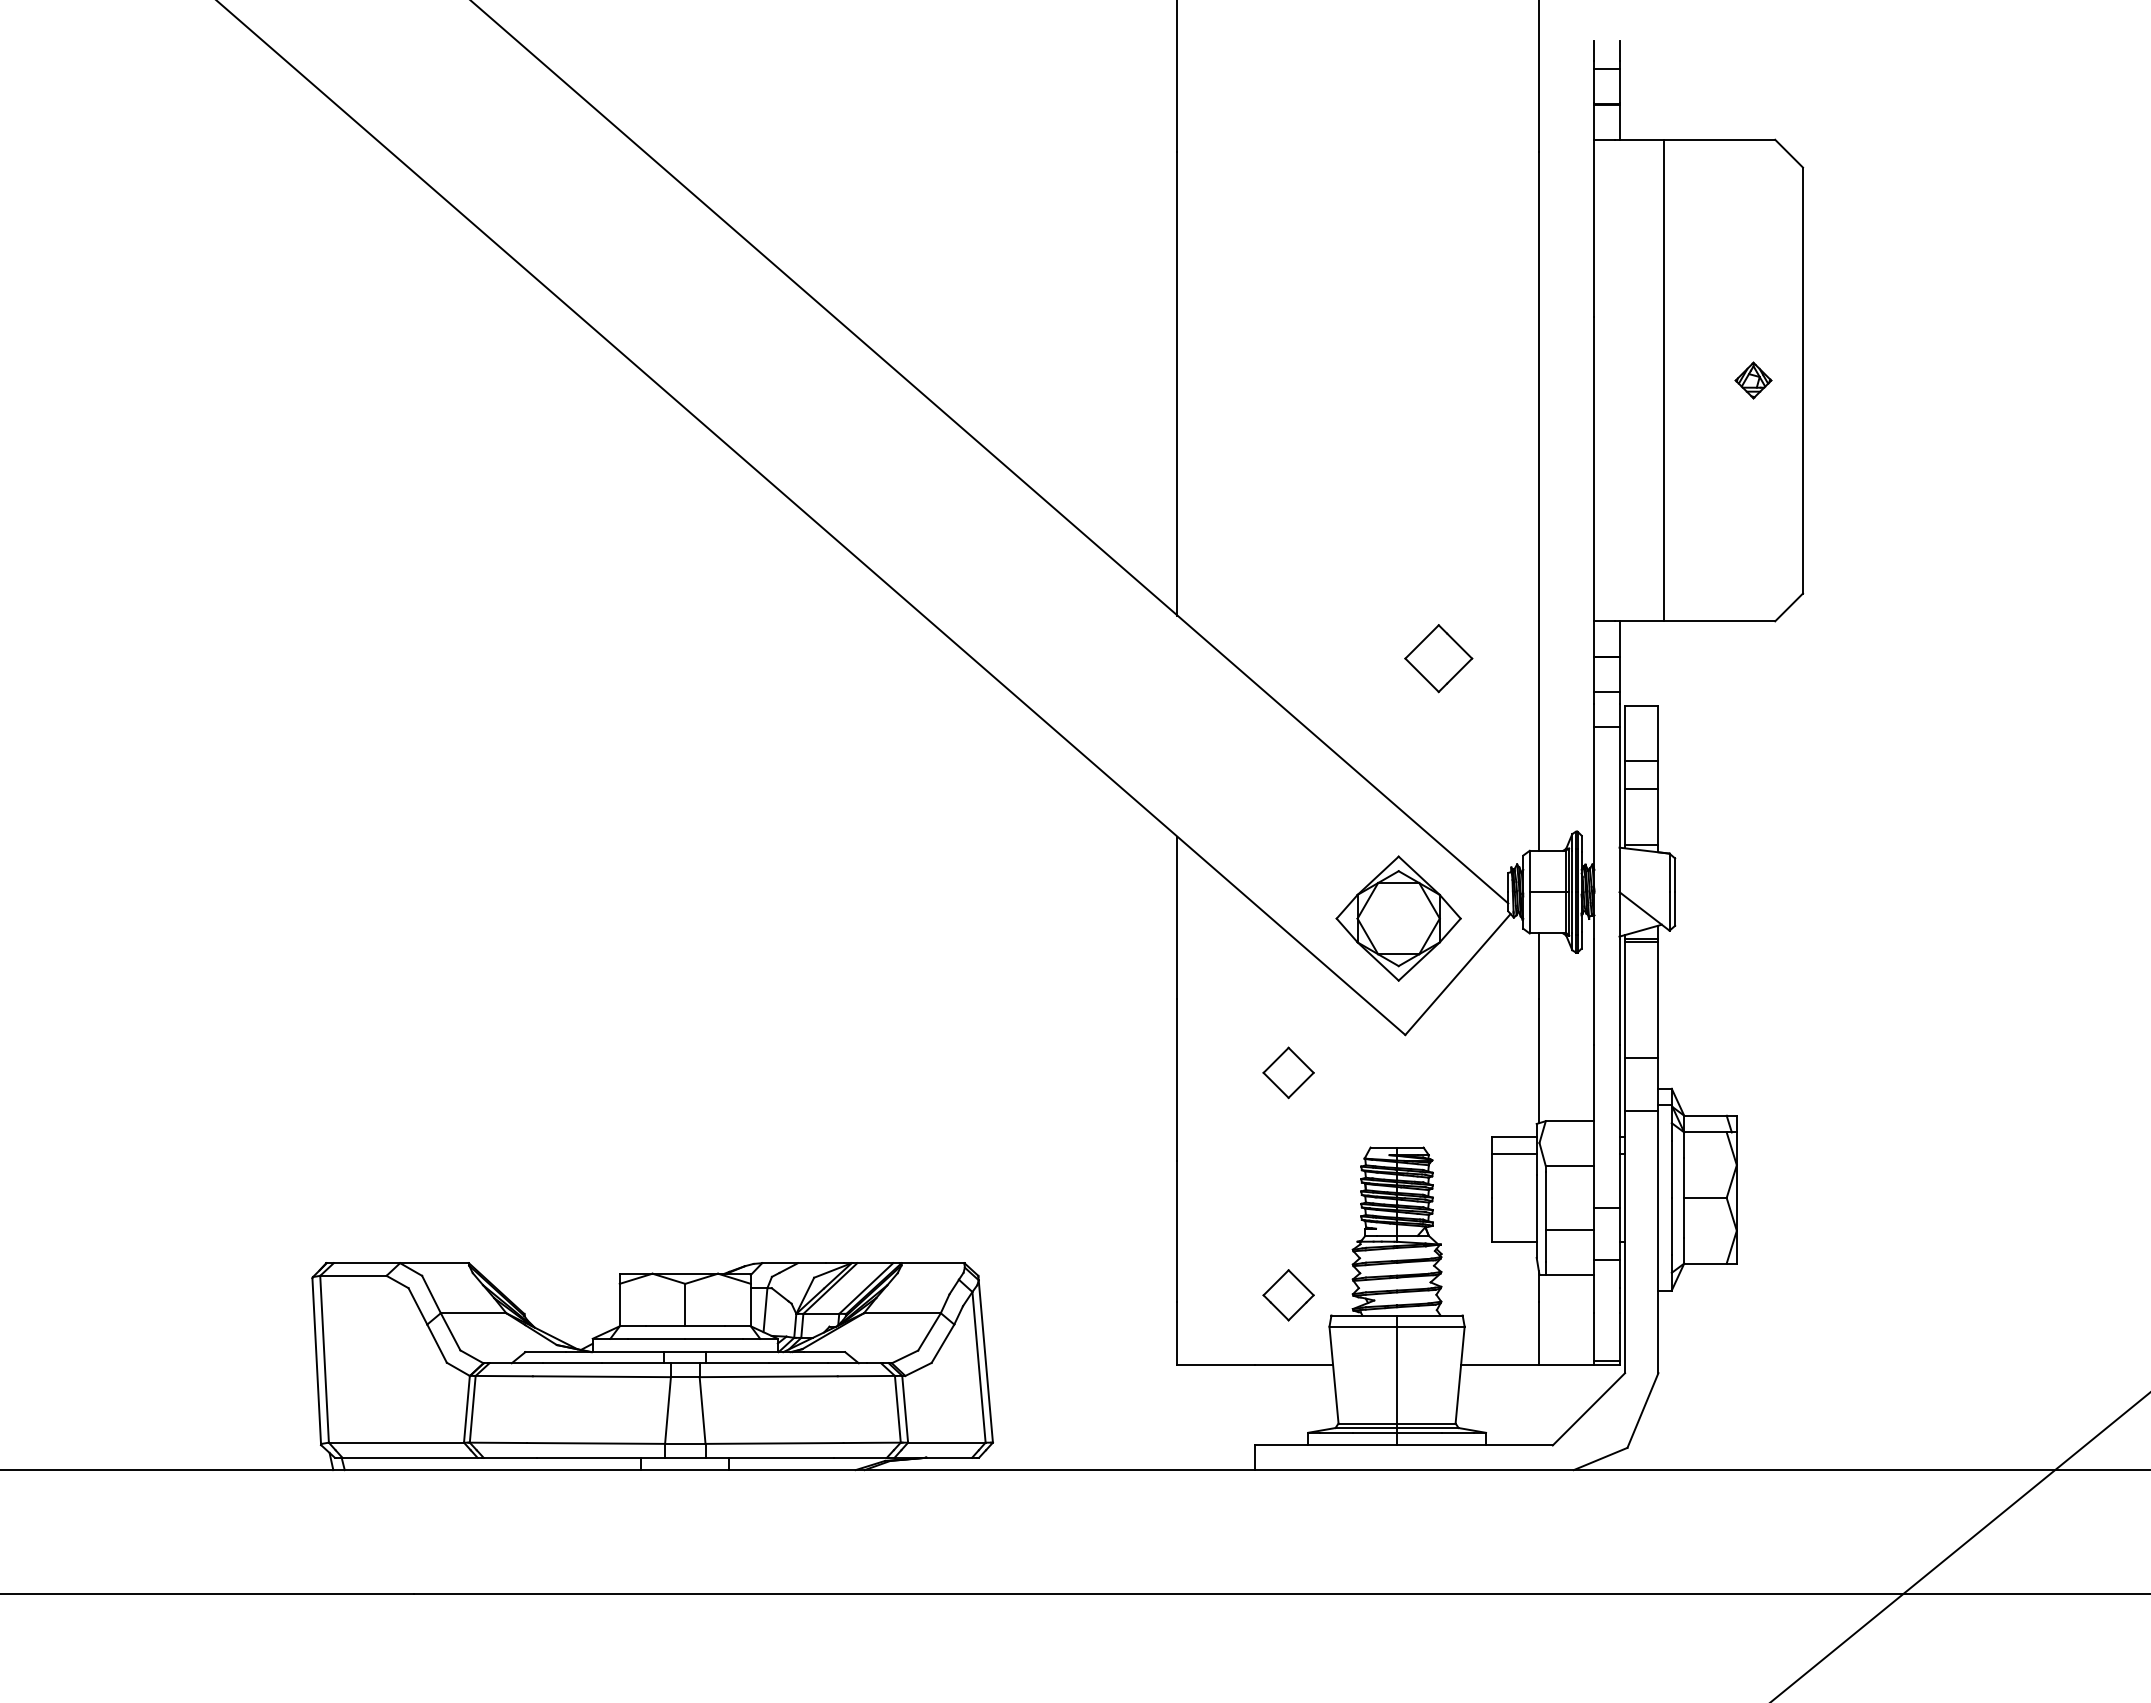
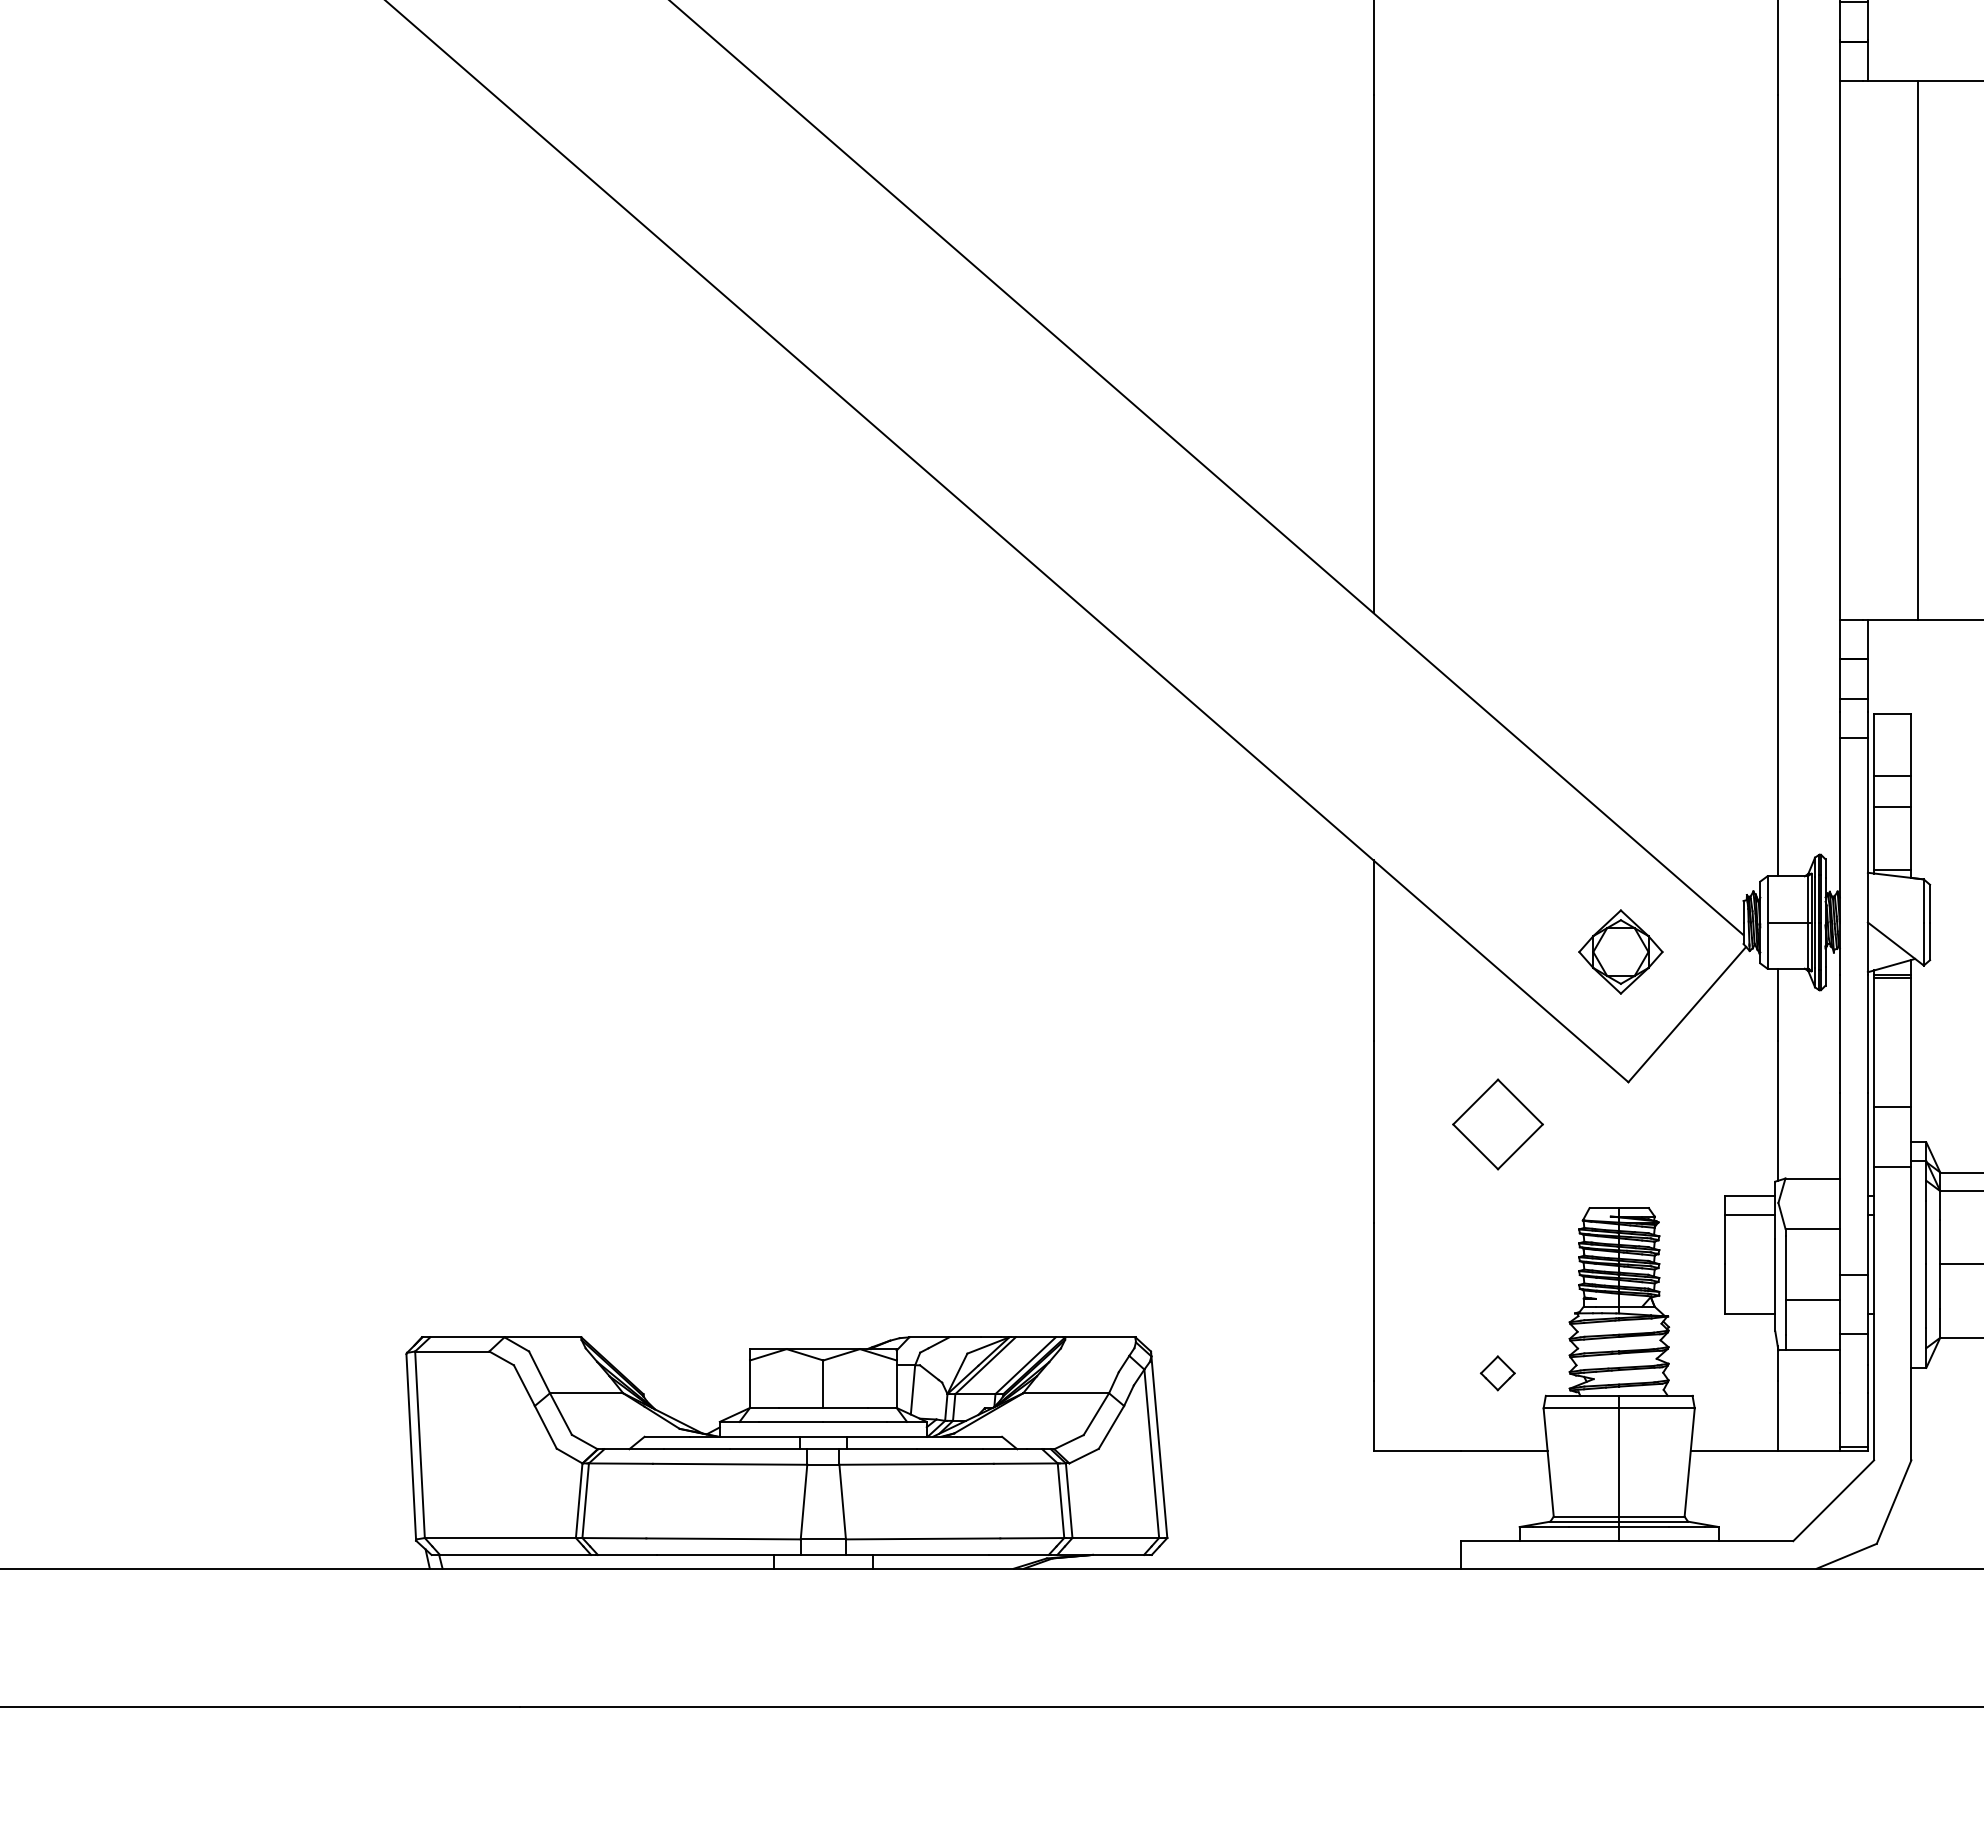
part: (1438, 658) -> (1665, 661), removed
part: (1398, 918) -> (1620, 951), size x0.6
part: (1288, 1072) -> (1497, 1124), size x1.6
part: (1288, 1295) -> (1497, 1373), size x0.6

